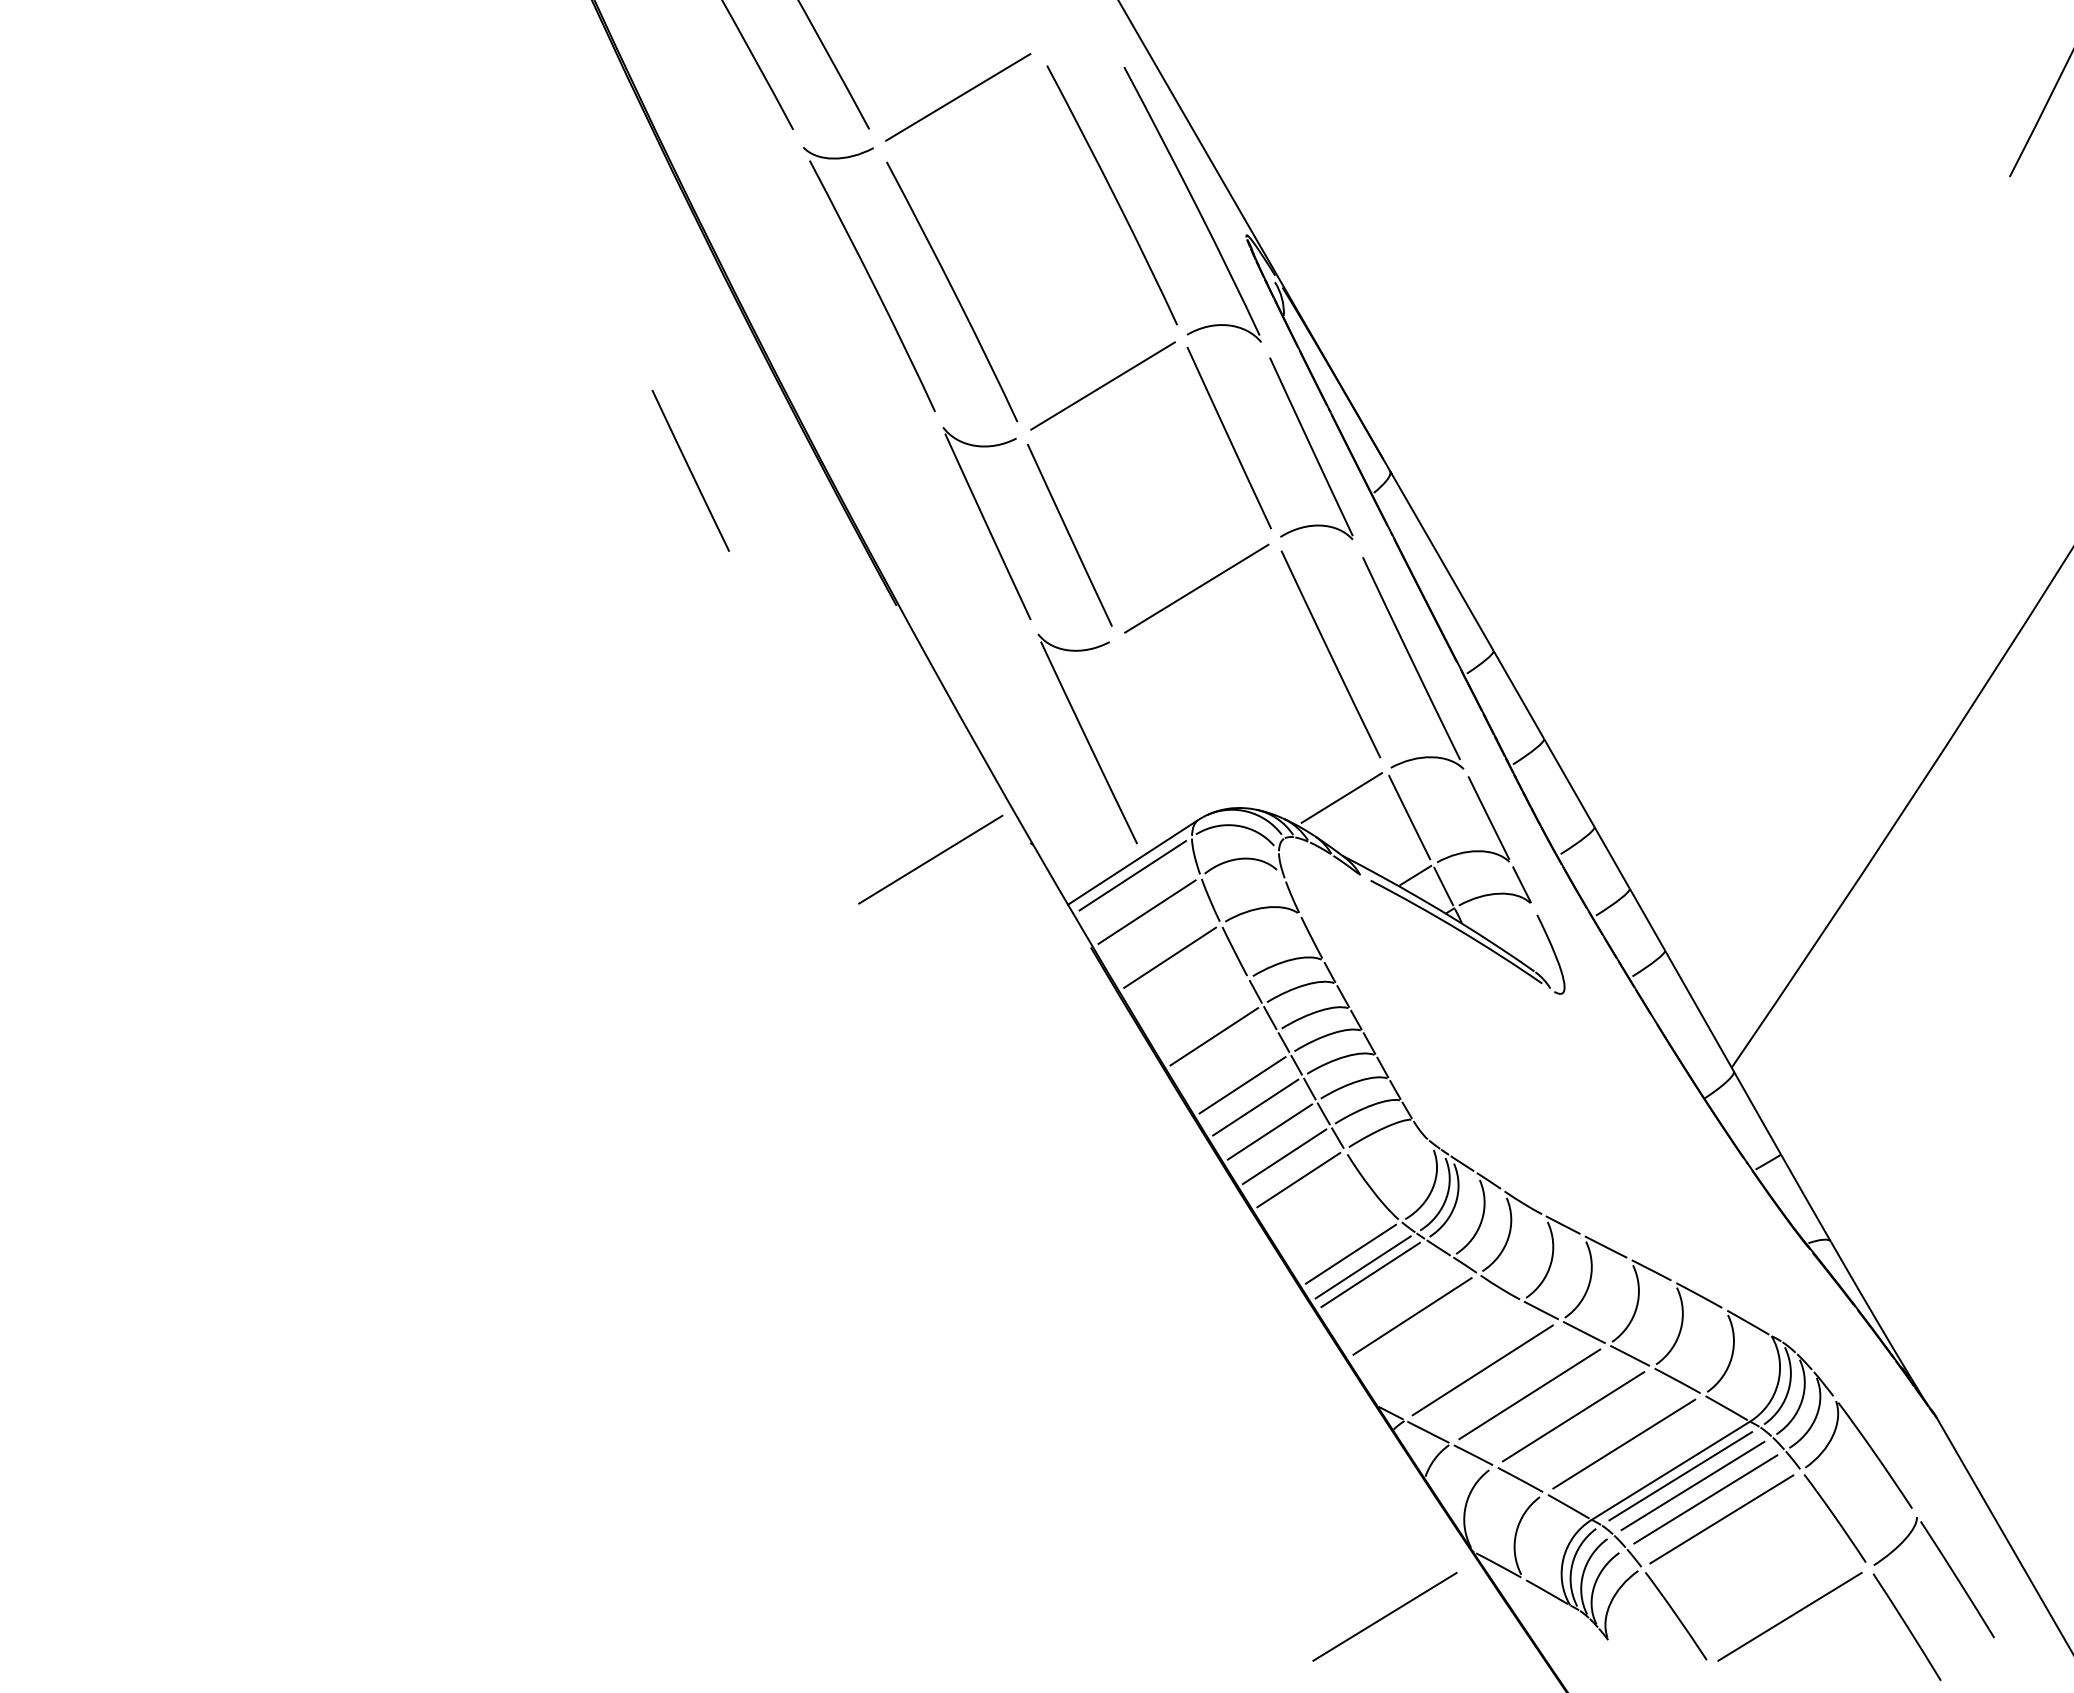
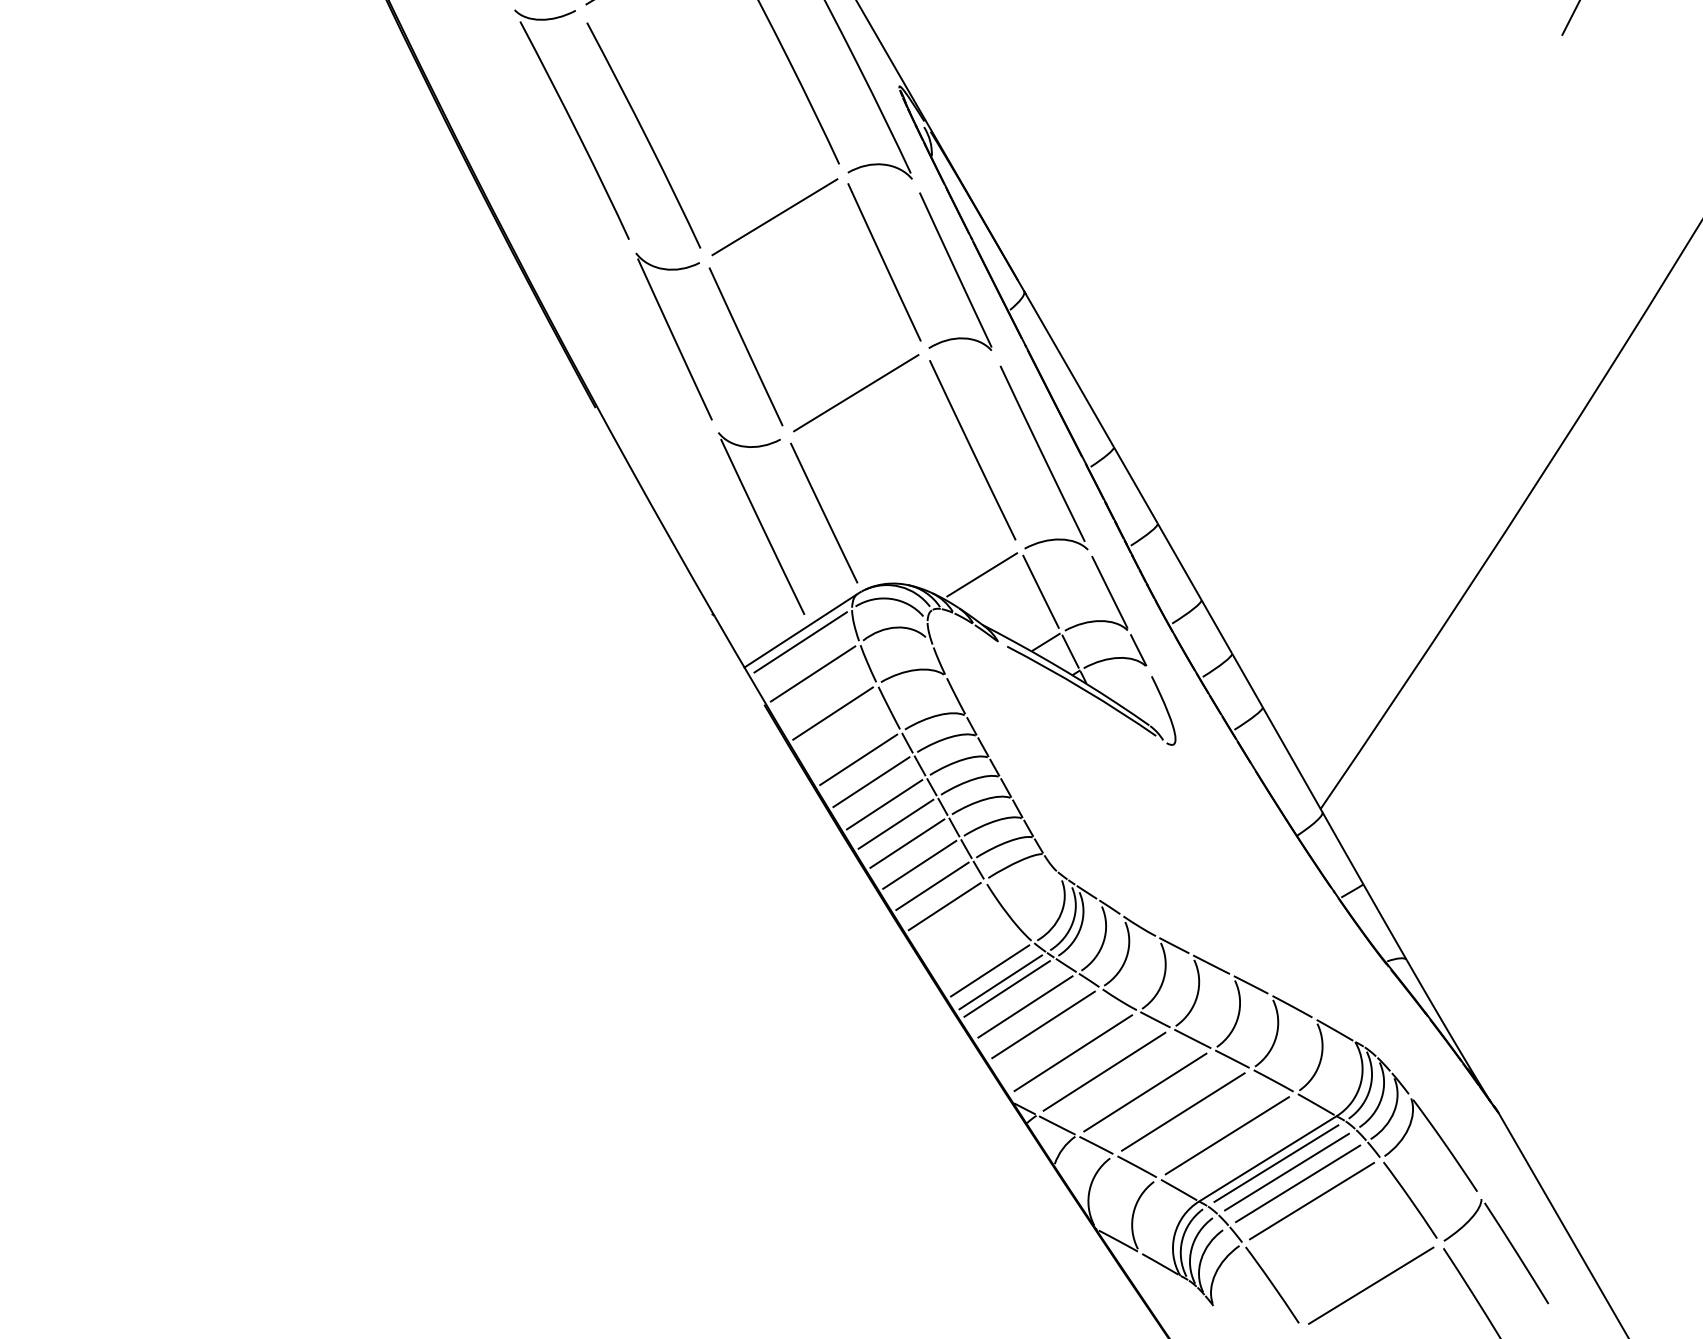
line: (690, 470) -> (823, 512), moved
line: (930, 859) -> (625, 628), removed
line: (1199, 1011) -> (858, 760), added
line: (1229, 1062) -> (884, 804), added
line: (1391, 1295) -> (1025, 1006), added
line: (1446, 1348) -> (1073, 1052), added
line: (1384, 1616) -> (1019, 1285), removed

